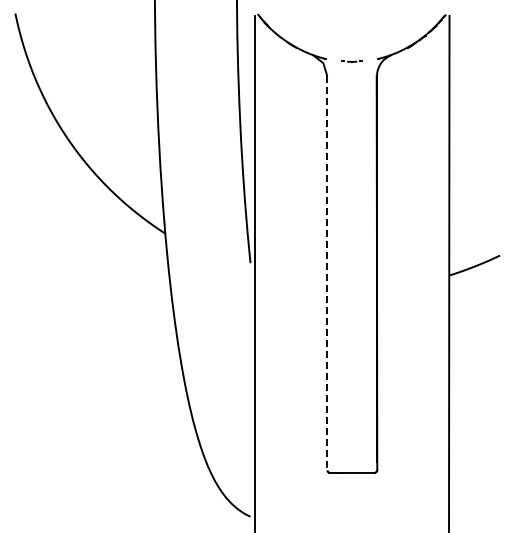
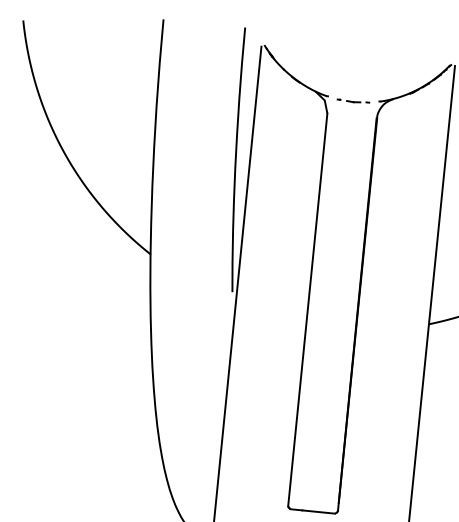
part: (351, 61) -> (352, 101), size x1.67
line: (327, 273) -> (308, 310), dashed -> solid

